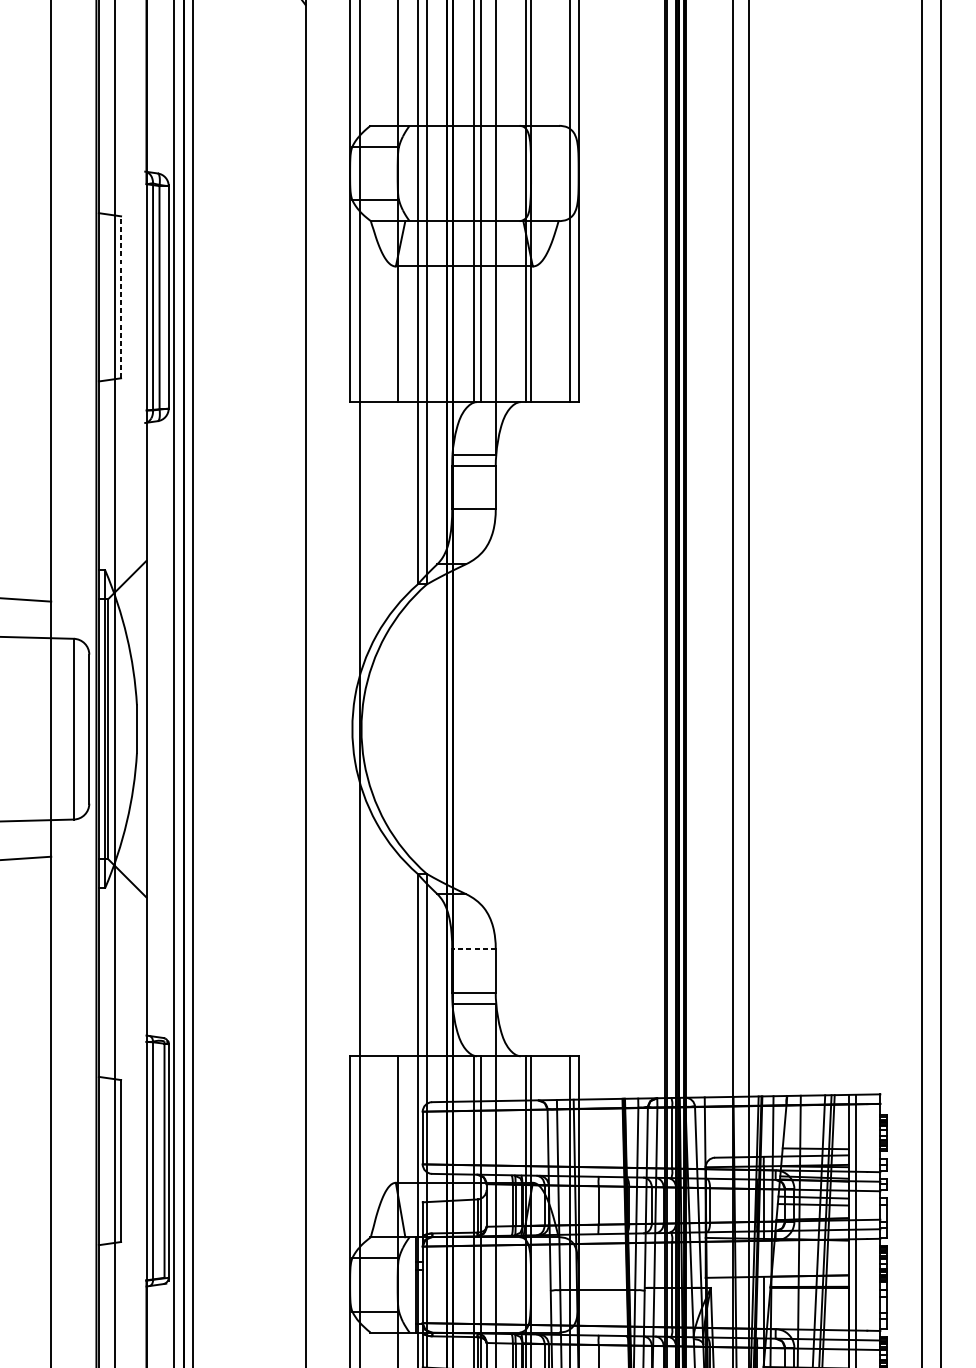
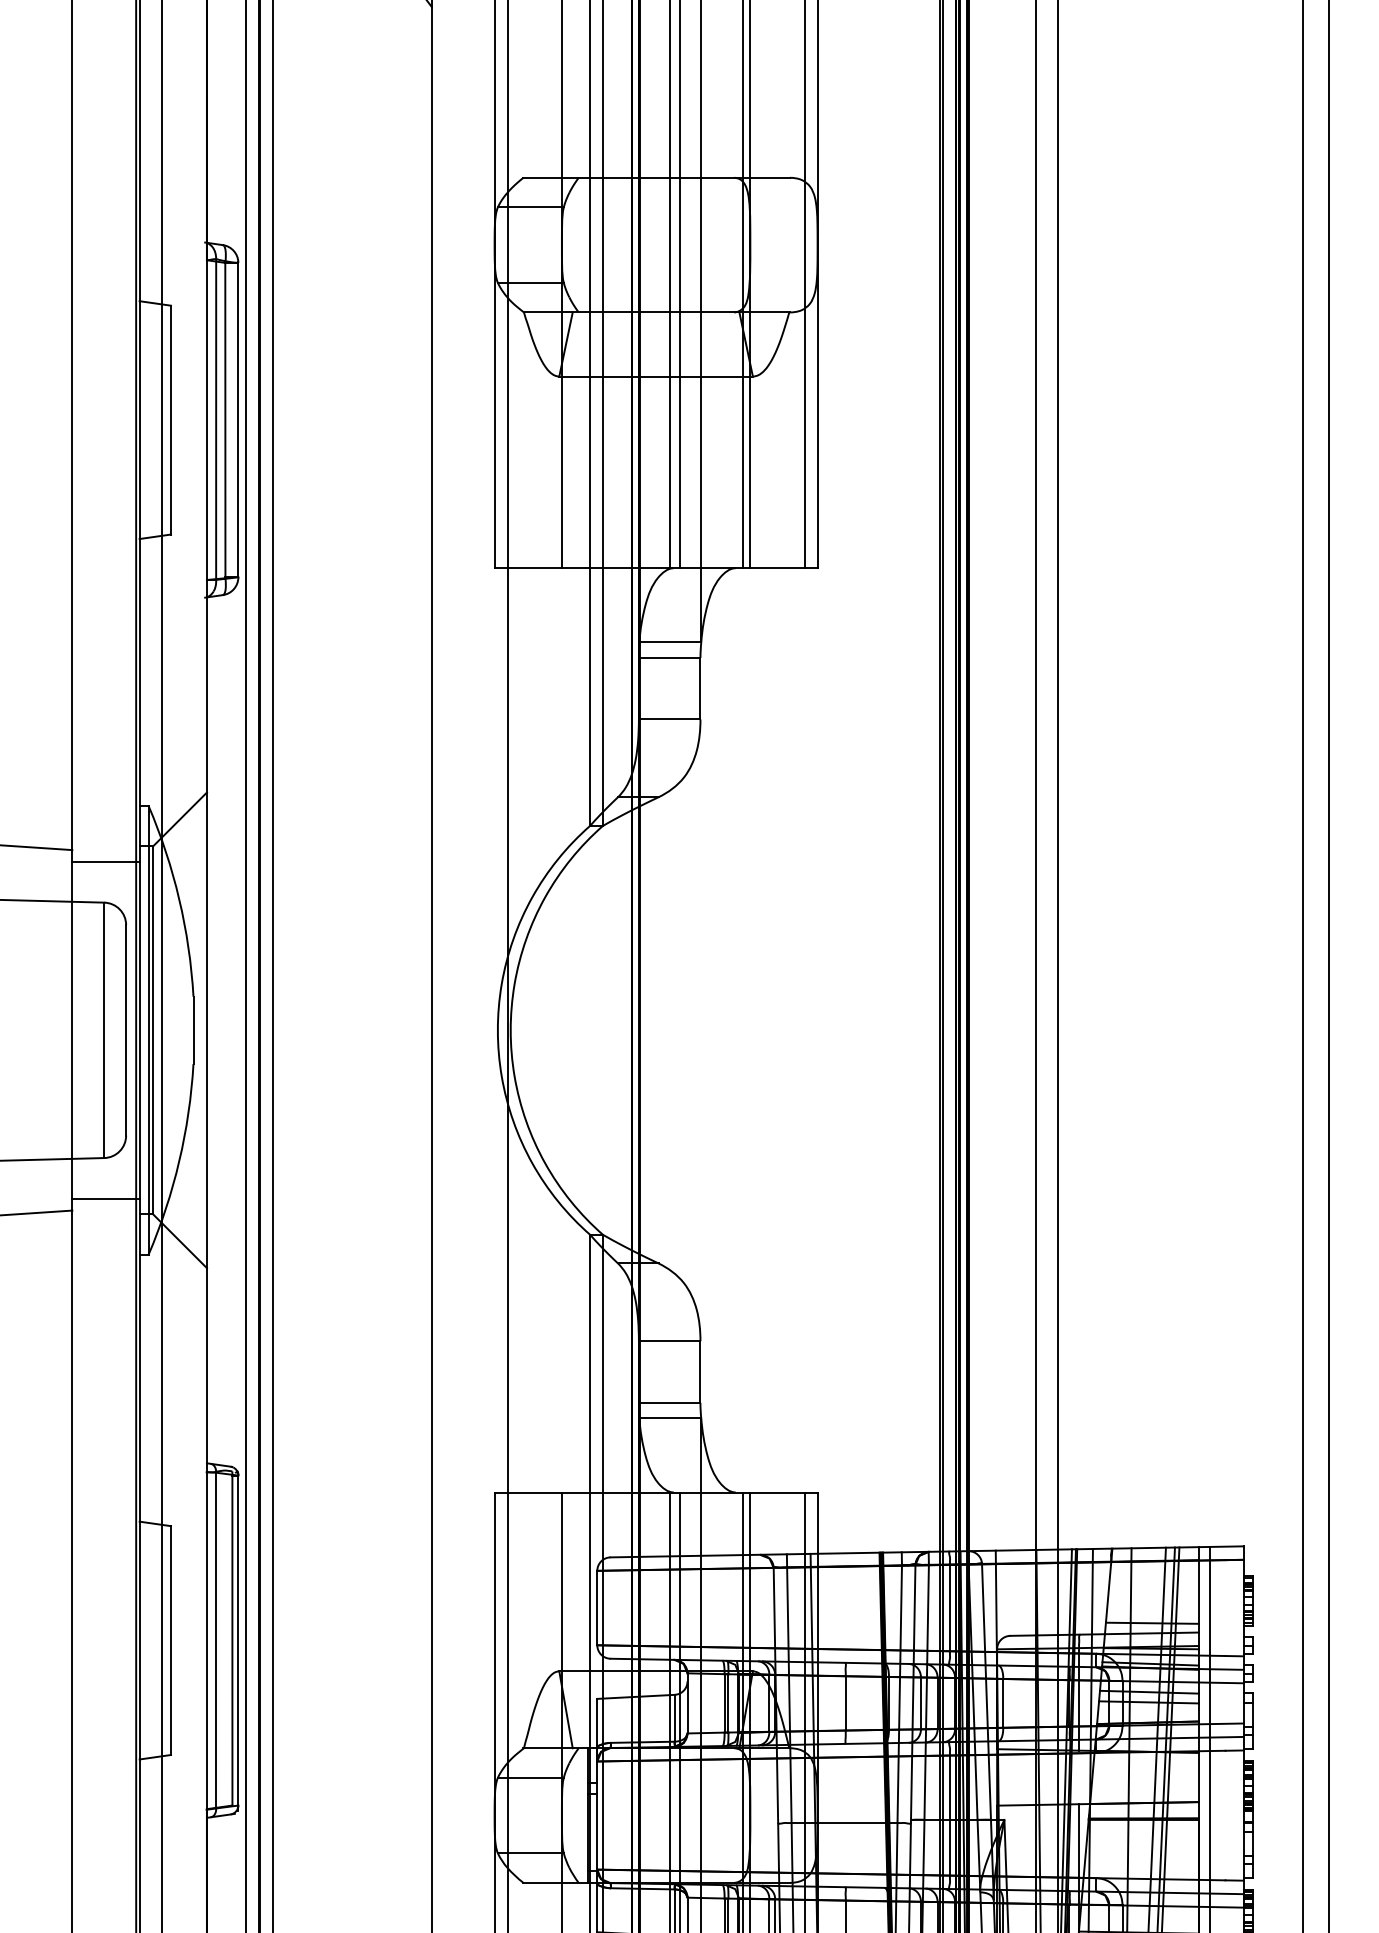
line: (121, 296) -> (171, 419), dashed -> solid
line: (74, 610) -> (105, 862), added
line: (74, 848) -> (105, 1198), added
line: (473, 949) -> (669, 1341), dashed -> solid

